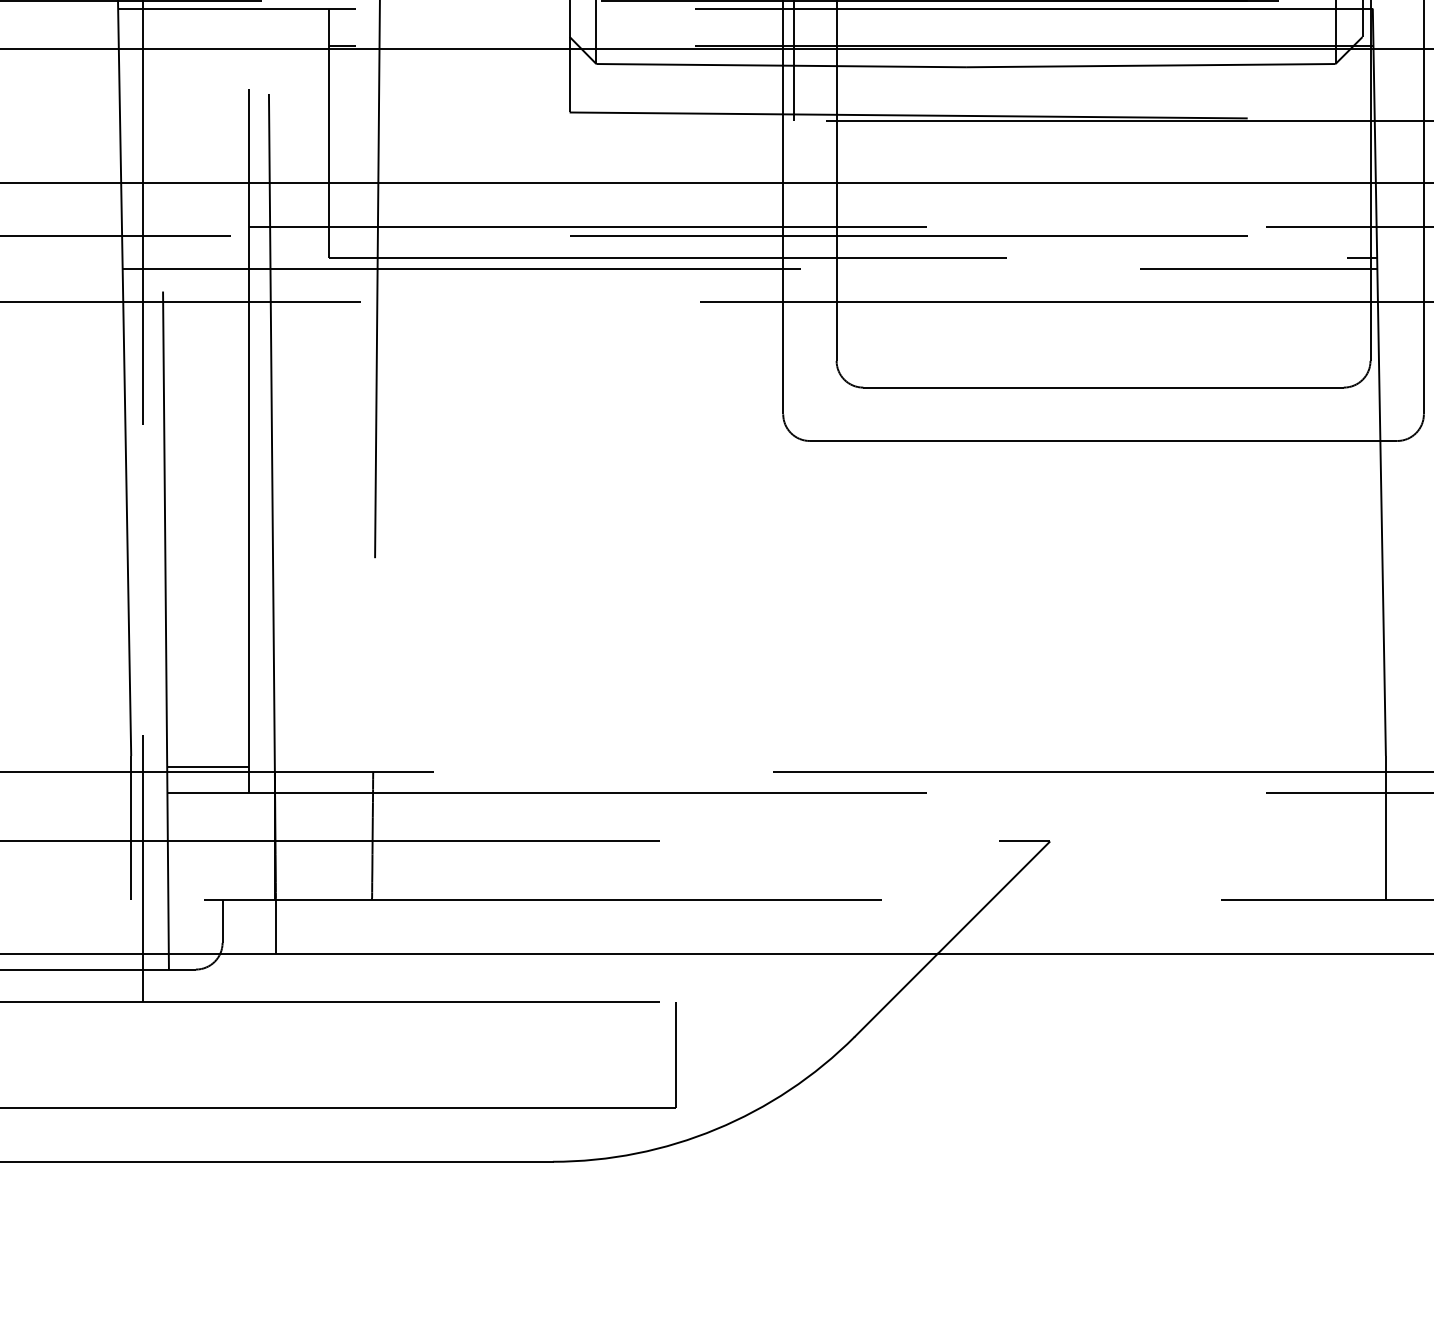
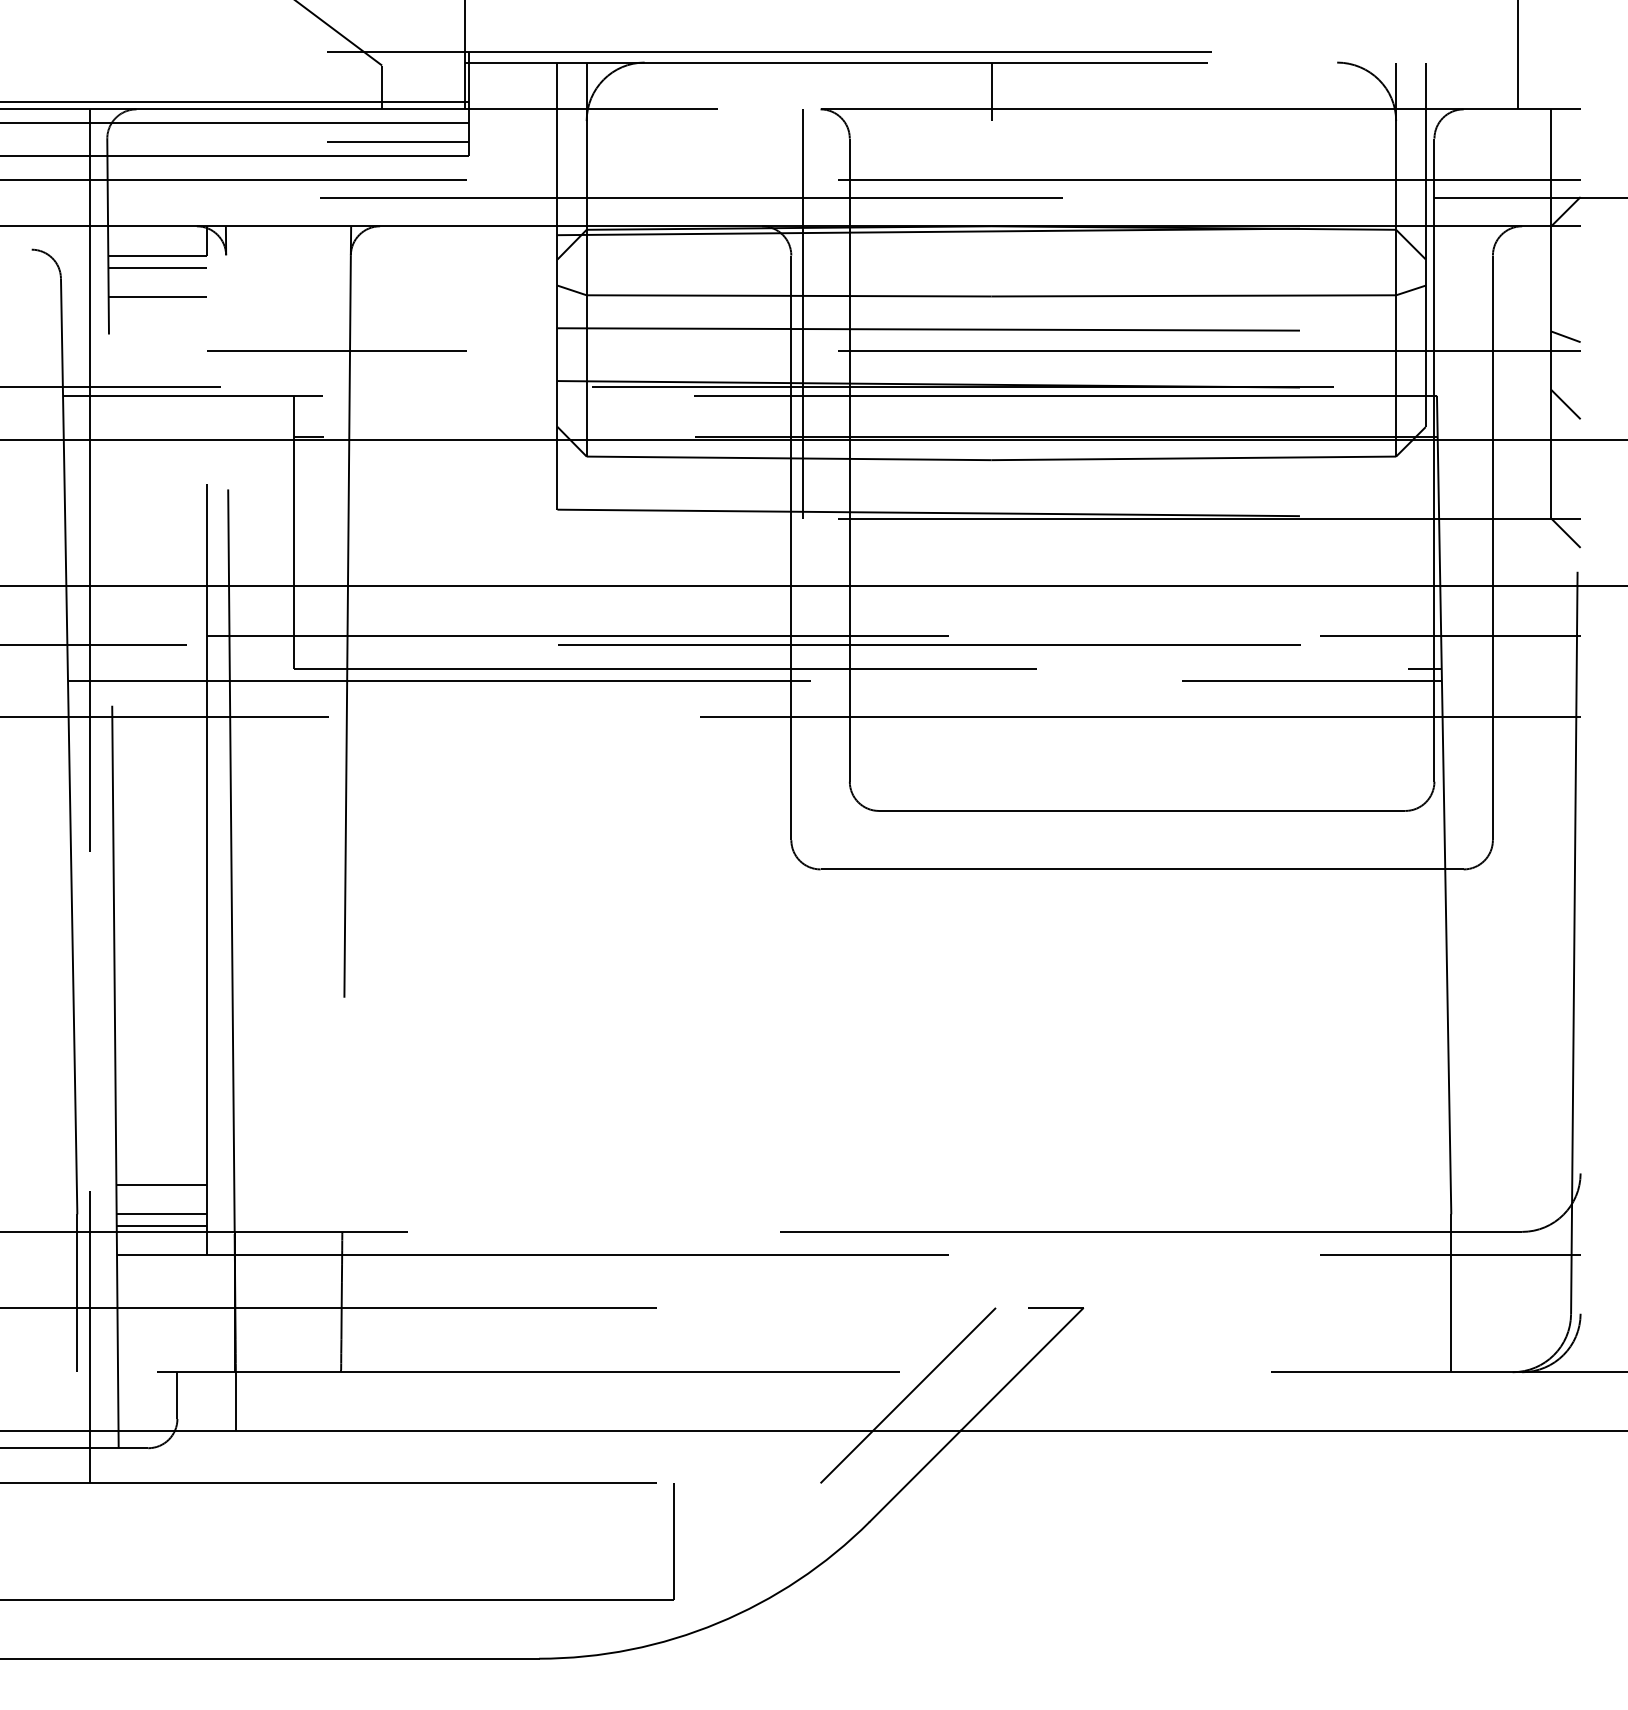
line: (208, 728) -> (161, 1184), added
line: (208, 755) -> (161, 1213), added
line: (889, 921) -> (907, 1395), added

